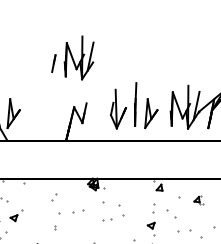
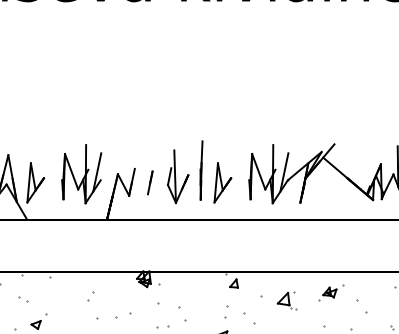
part: (79, 58) -> (81, 174), moved
line: (54, 63) -> (150, 182), moved
part: (198, 200) -> (286, 300), size x1.67

